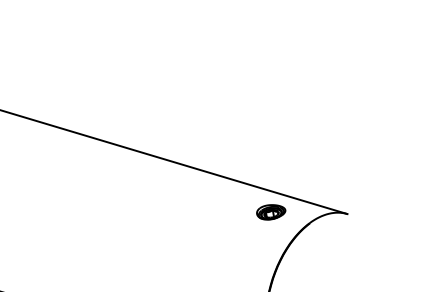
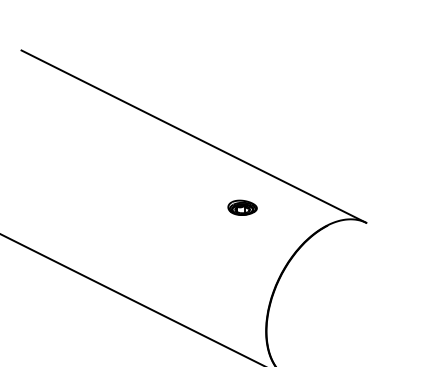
part: (271, 211) -> (242, 207), moved

